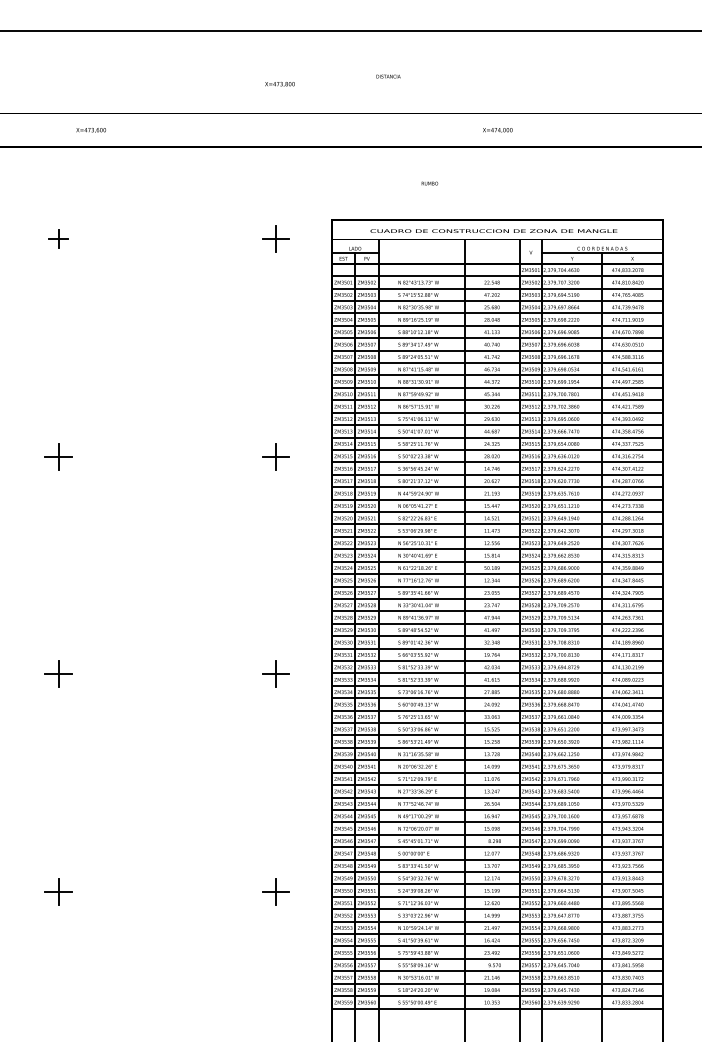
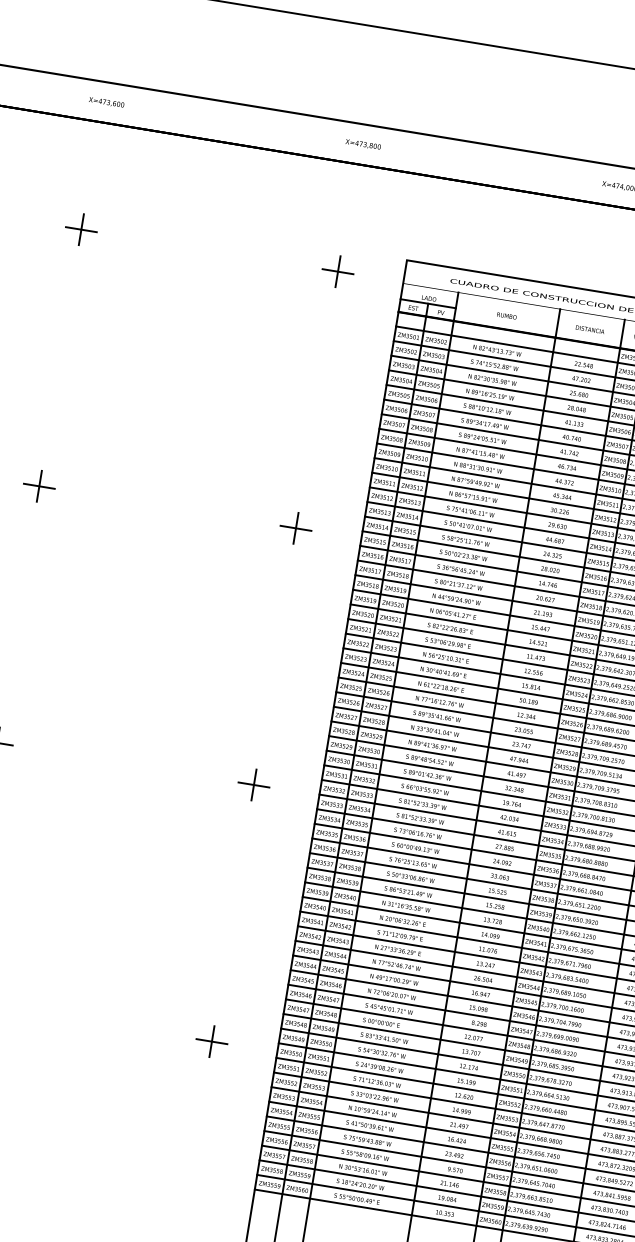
text: (388, 76) -> (590, 329), moved
text: (279, 84) -> (362, 144), moved
text: (90, 130) -> (105, 102), moved
text: (429, 183) -> (506, 315), moved
part: (58, 238) -> (81, 229), size x1.43

